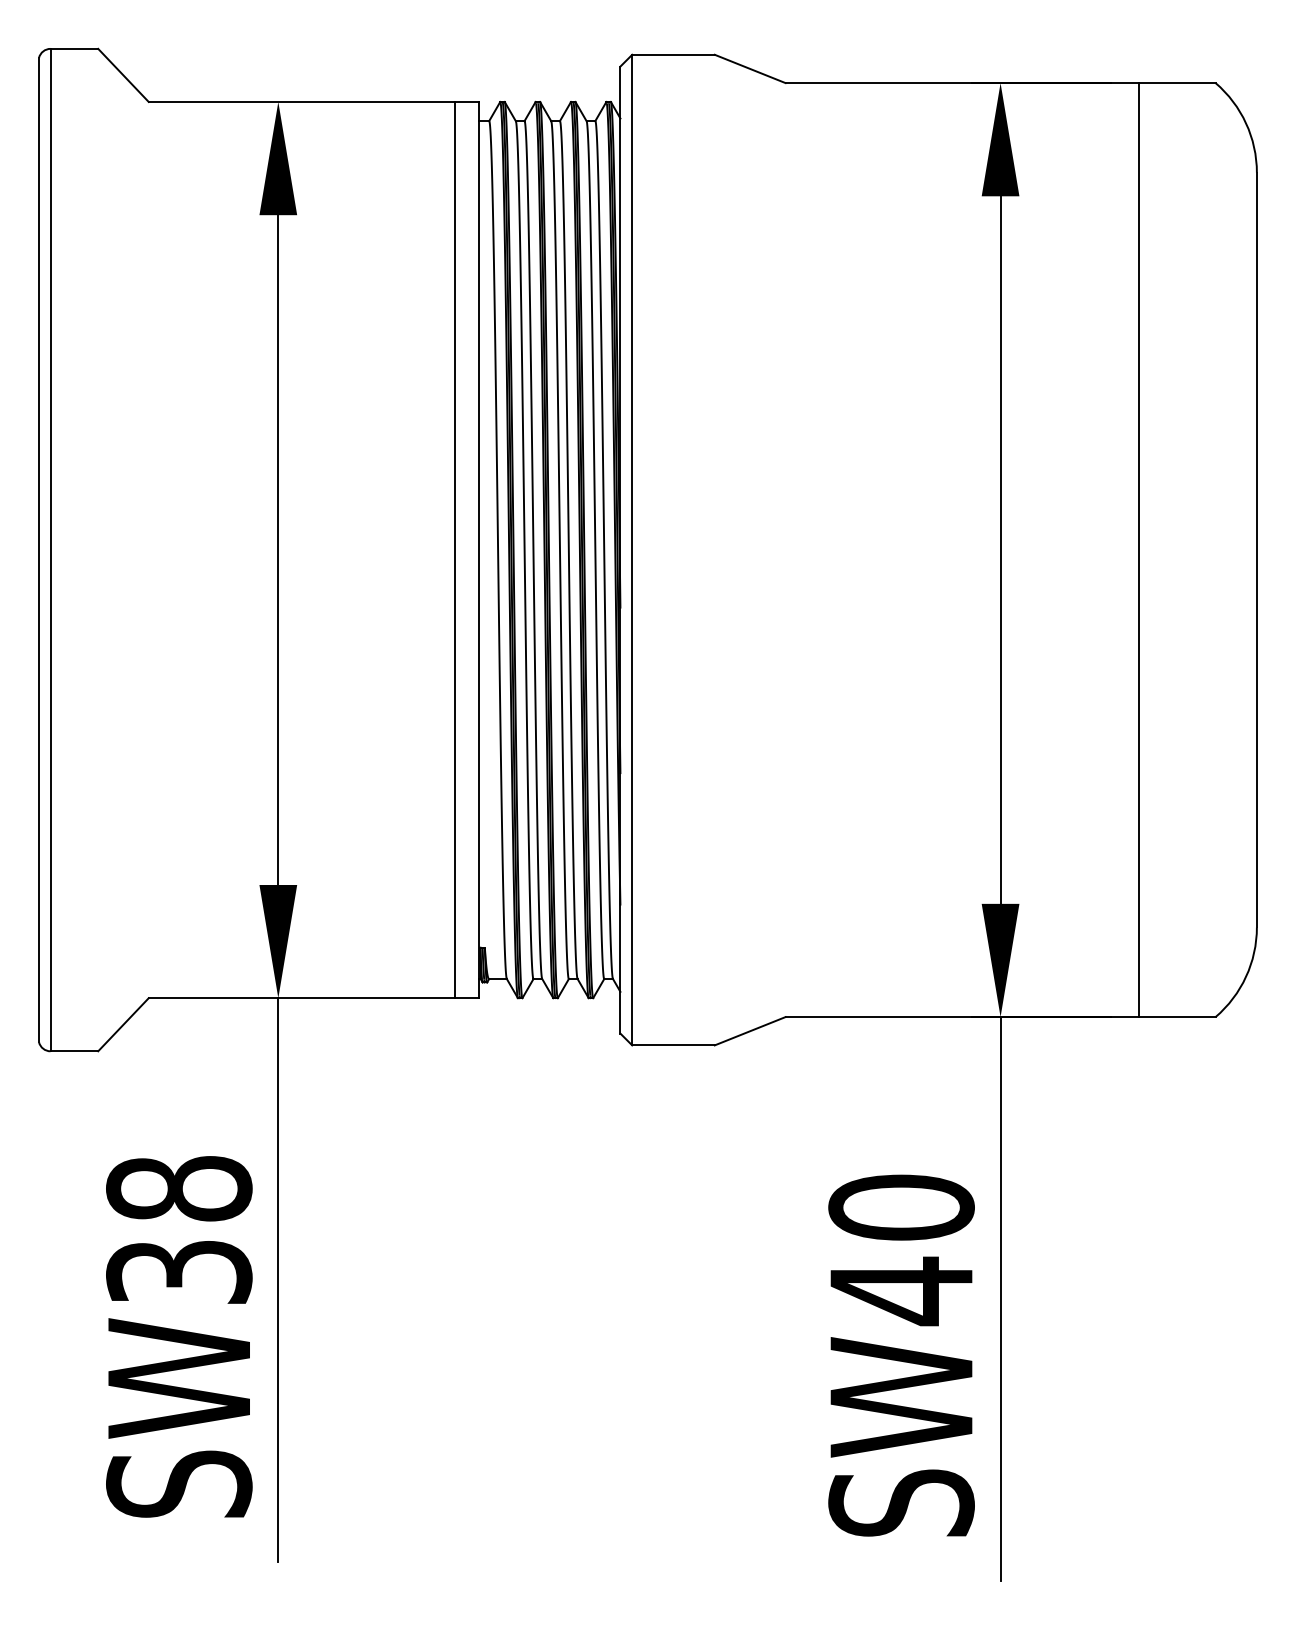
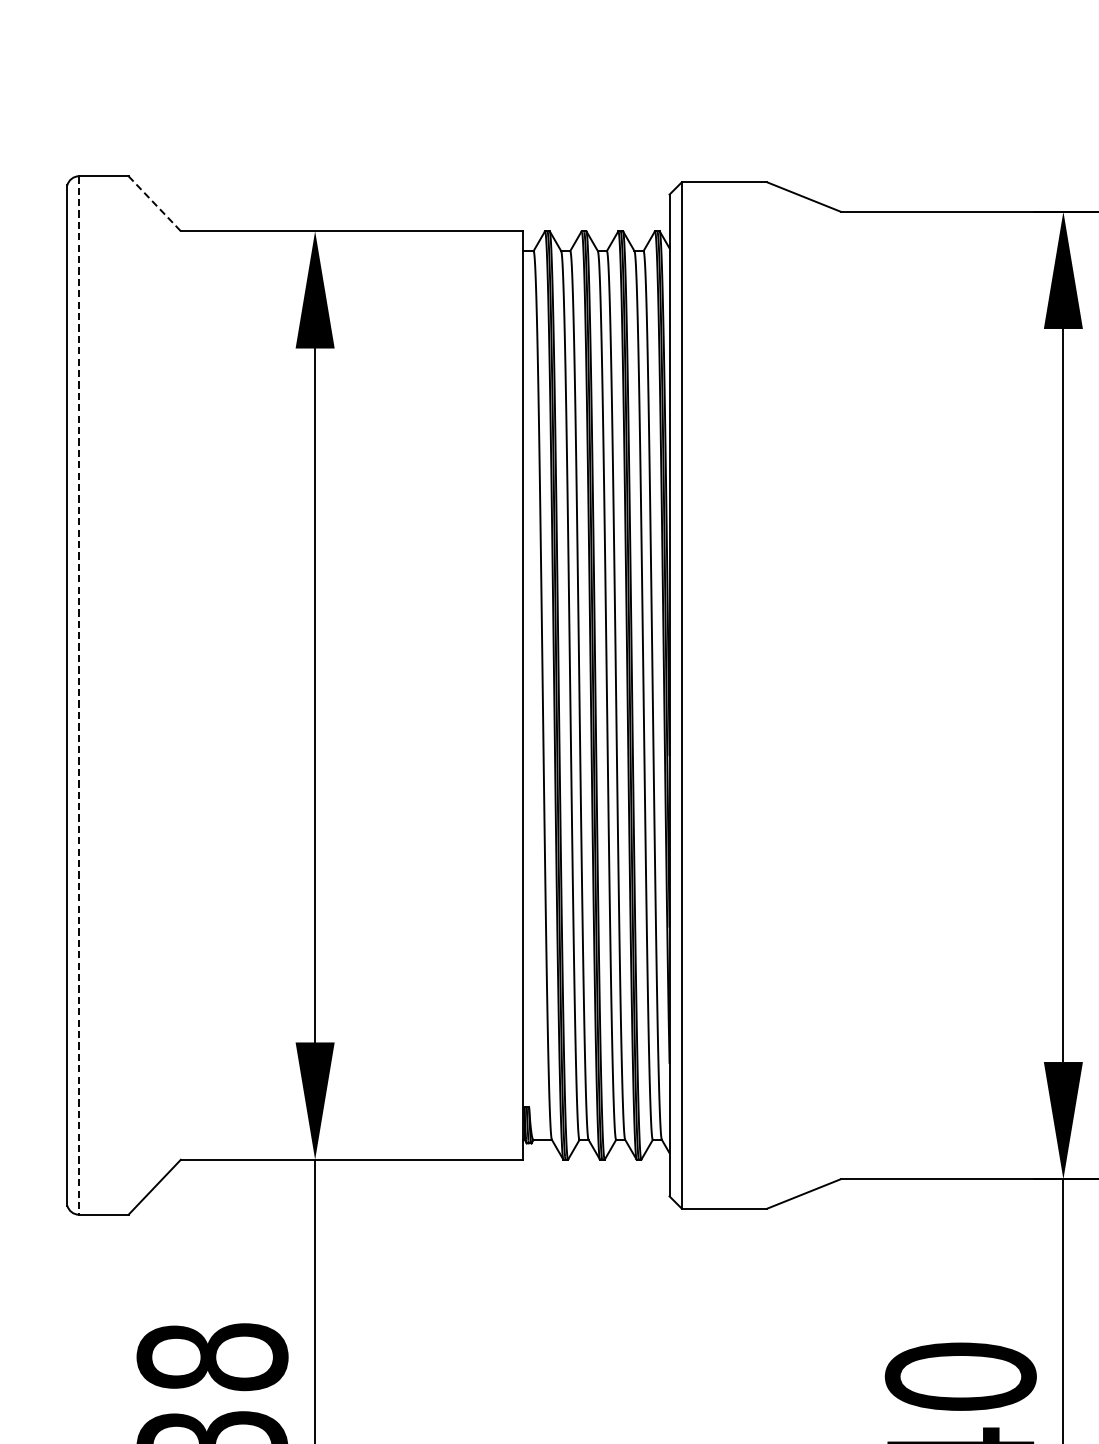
line: (123, 75) -> (154, 203), solid -> dashed
line: (455, 549) -> (498, 694), removed
line: (50, 550) -> (79, 695), solid -> dashed

